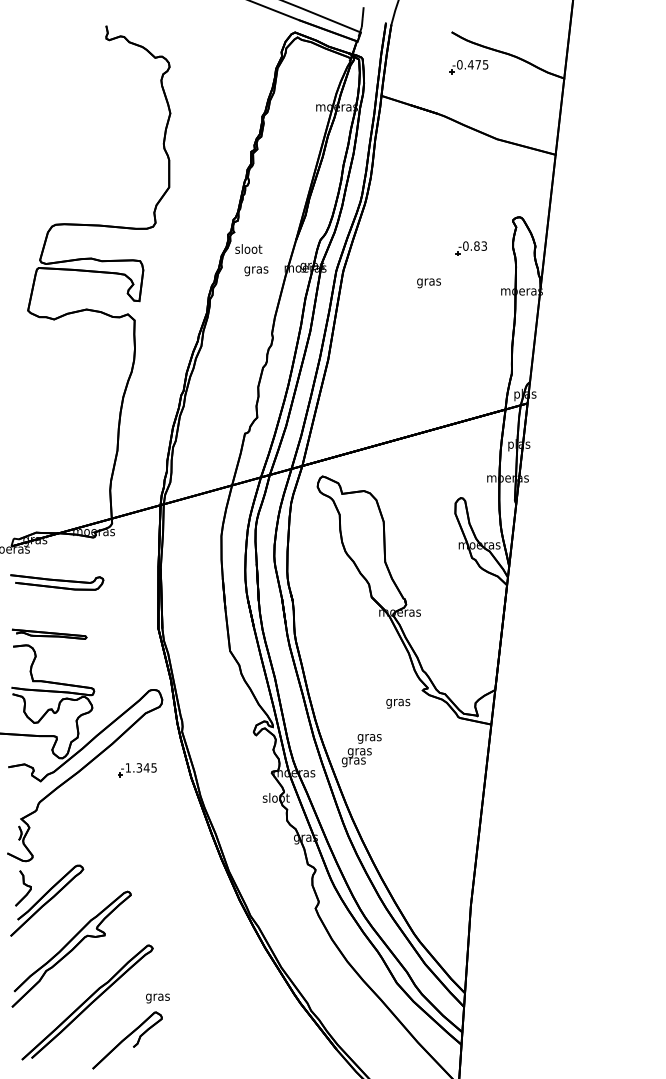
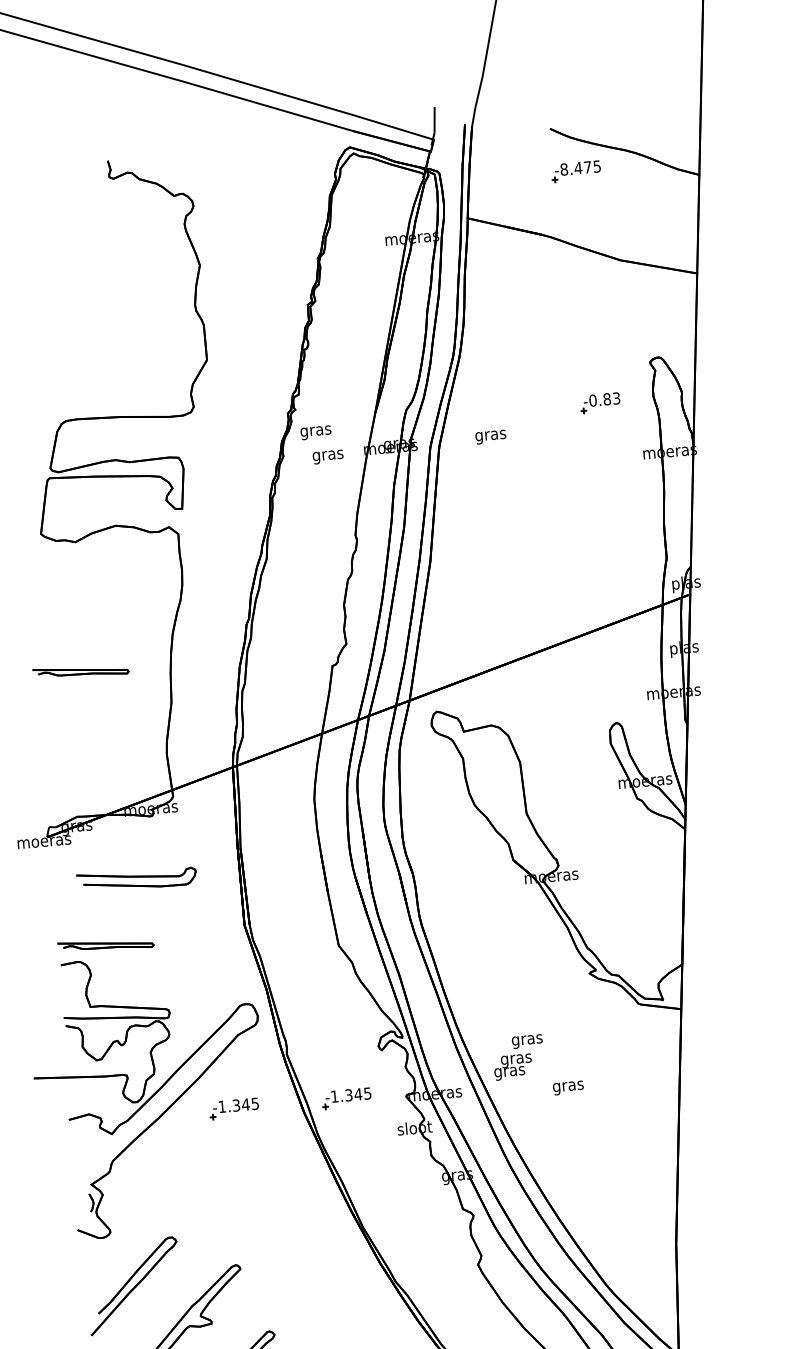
text: (459, 64) -> (563, 169), -0.475 -> -8.475
text: (248, 250) -> (315, 431), sloot -> gras
text: (428, 283) -> (490, 437), moved
part: (49, 419) -> (80, 670), added
part: (57, 582) -> (137, 879), moved
text: (398, 703) -> (568, 1087), moved
part: (225, 770) -> (346, 1098), added
part: (23, 888) -> (102, 1273), removed

